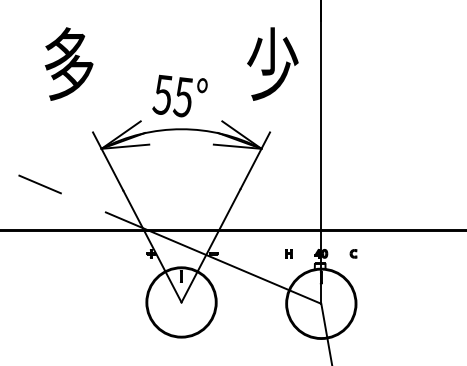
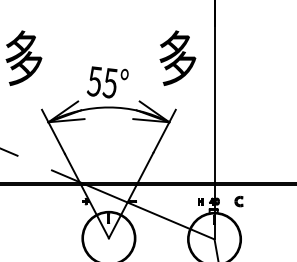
text: (272, 63) -> (177, 57), 少 -> 多
part: (288, 253) -> (200, 201), moved
part: (353, 253) -> (238, 201), size x1.6

